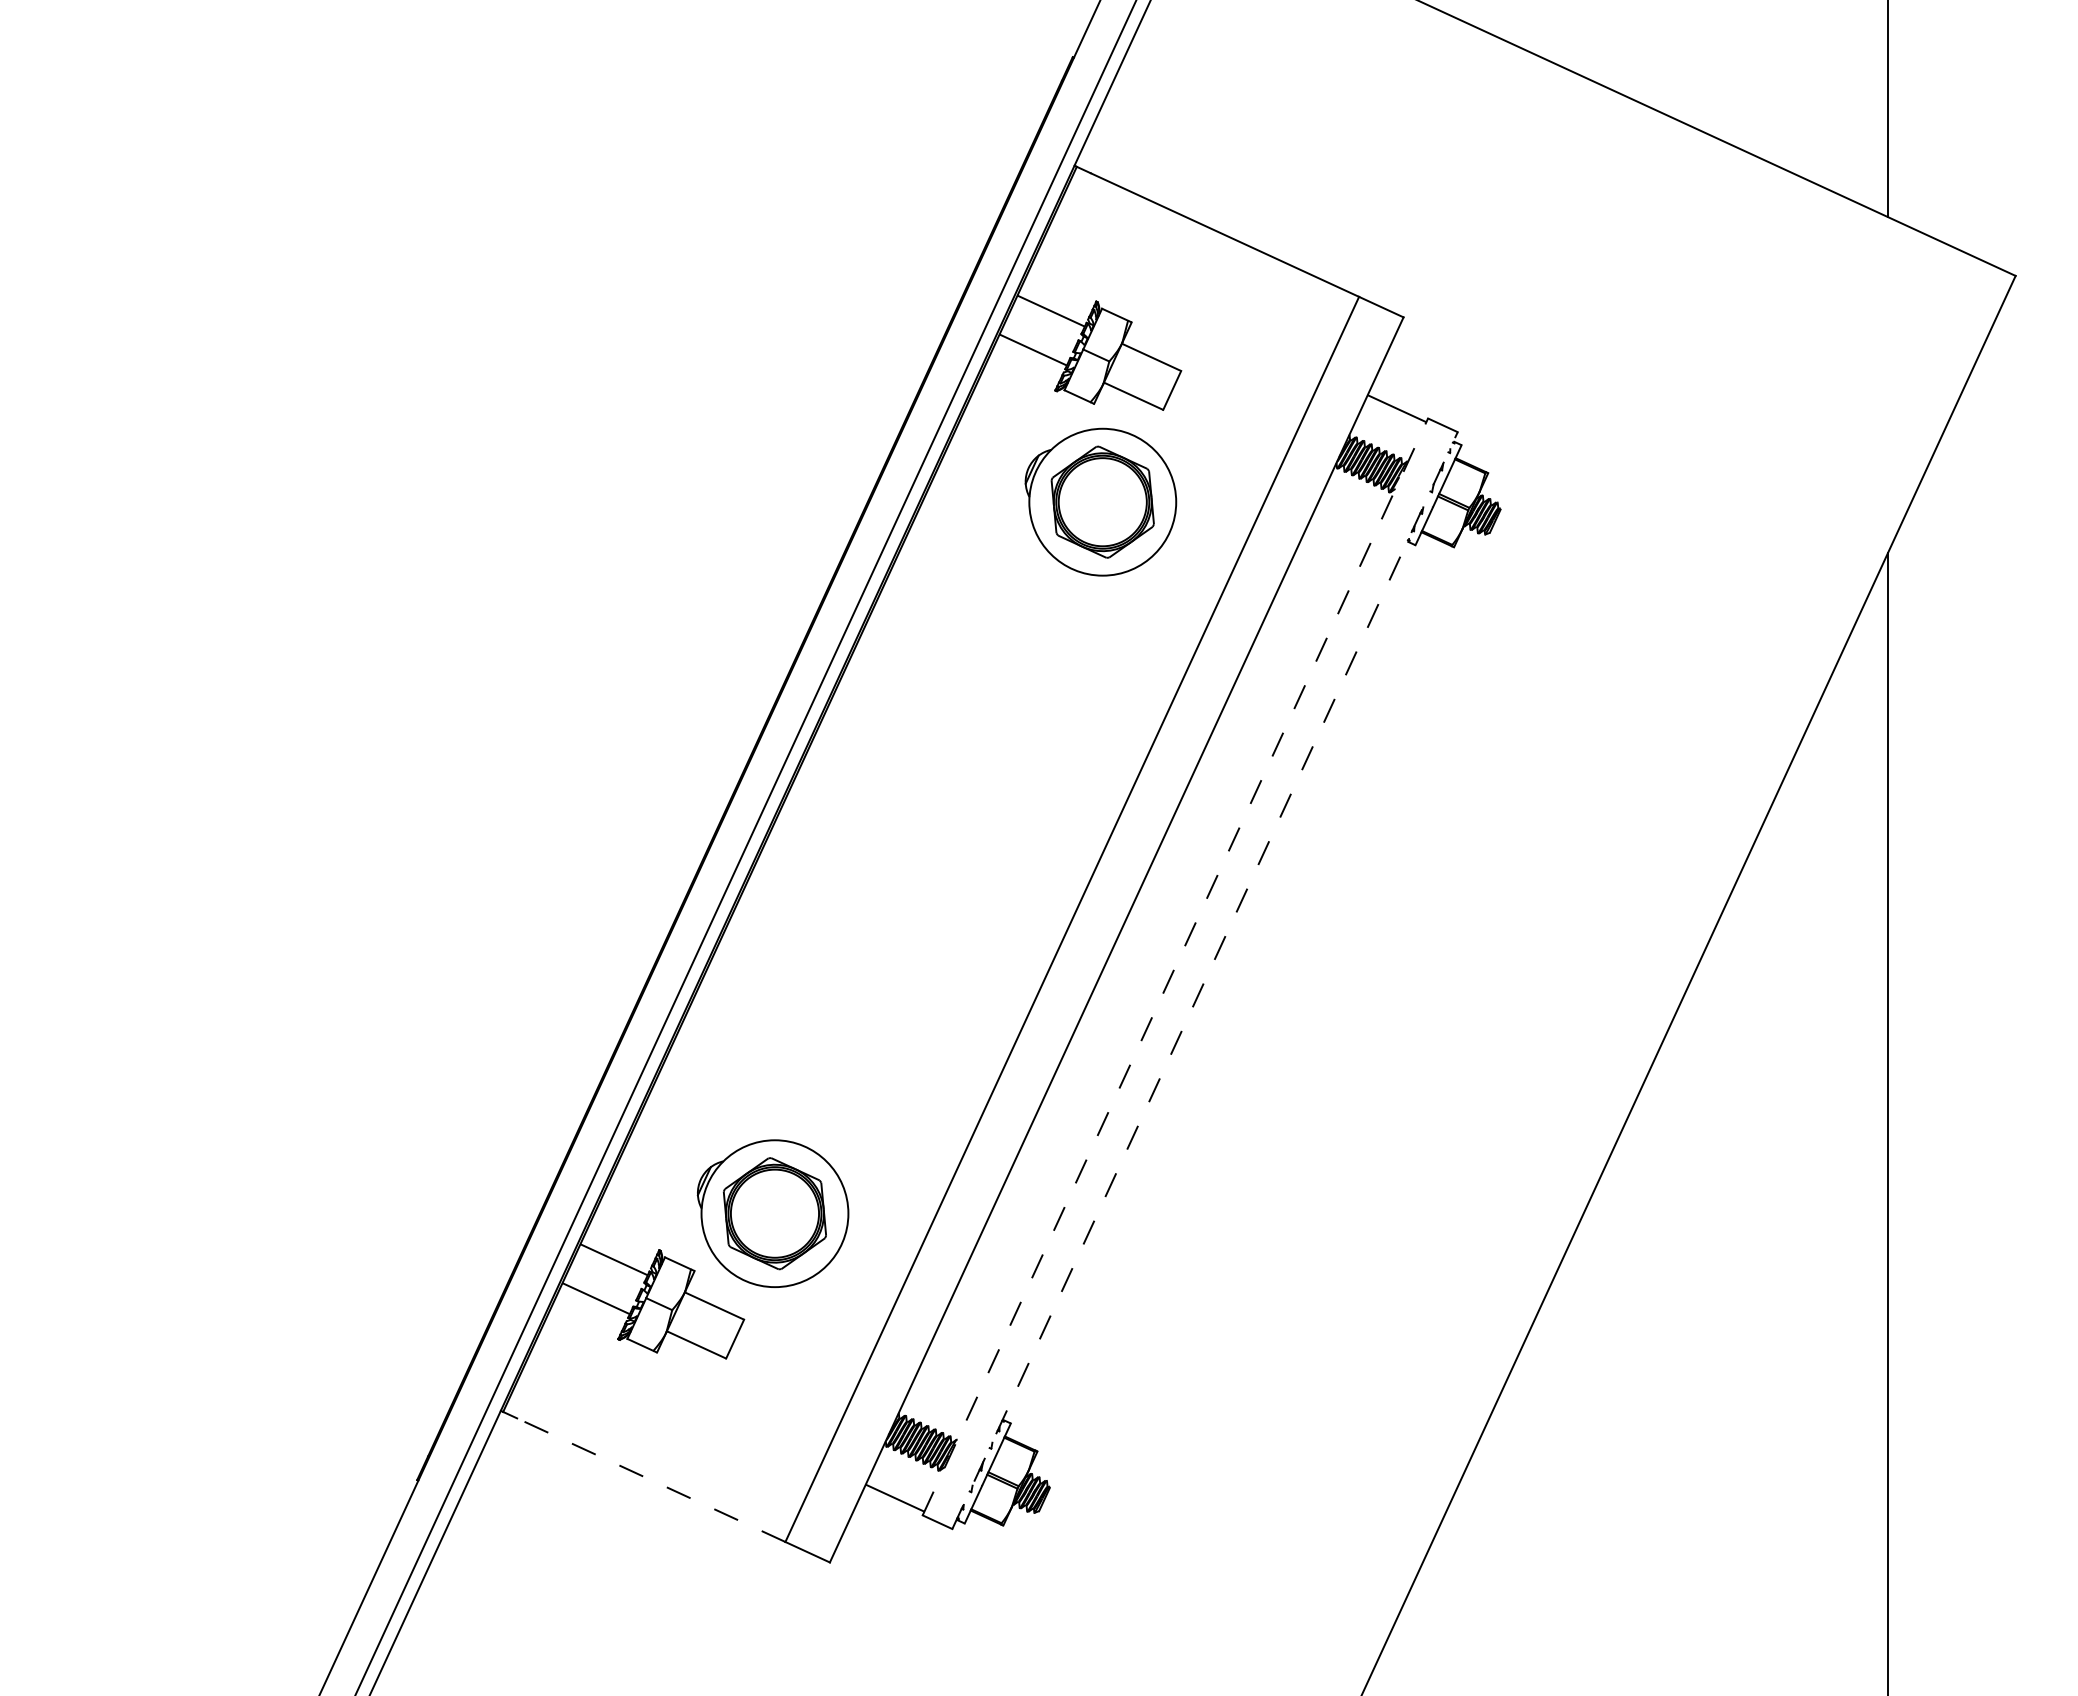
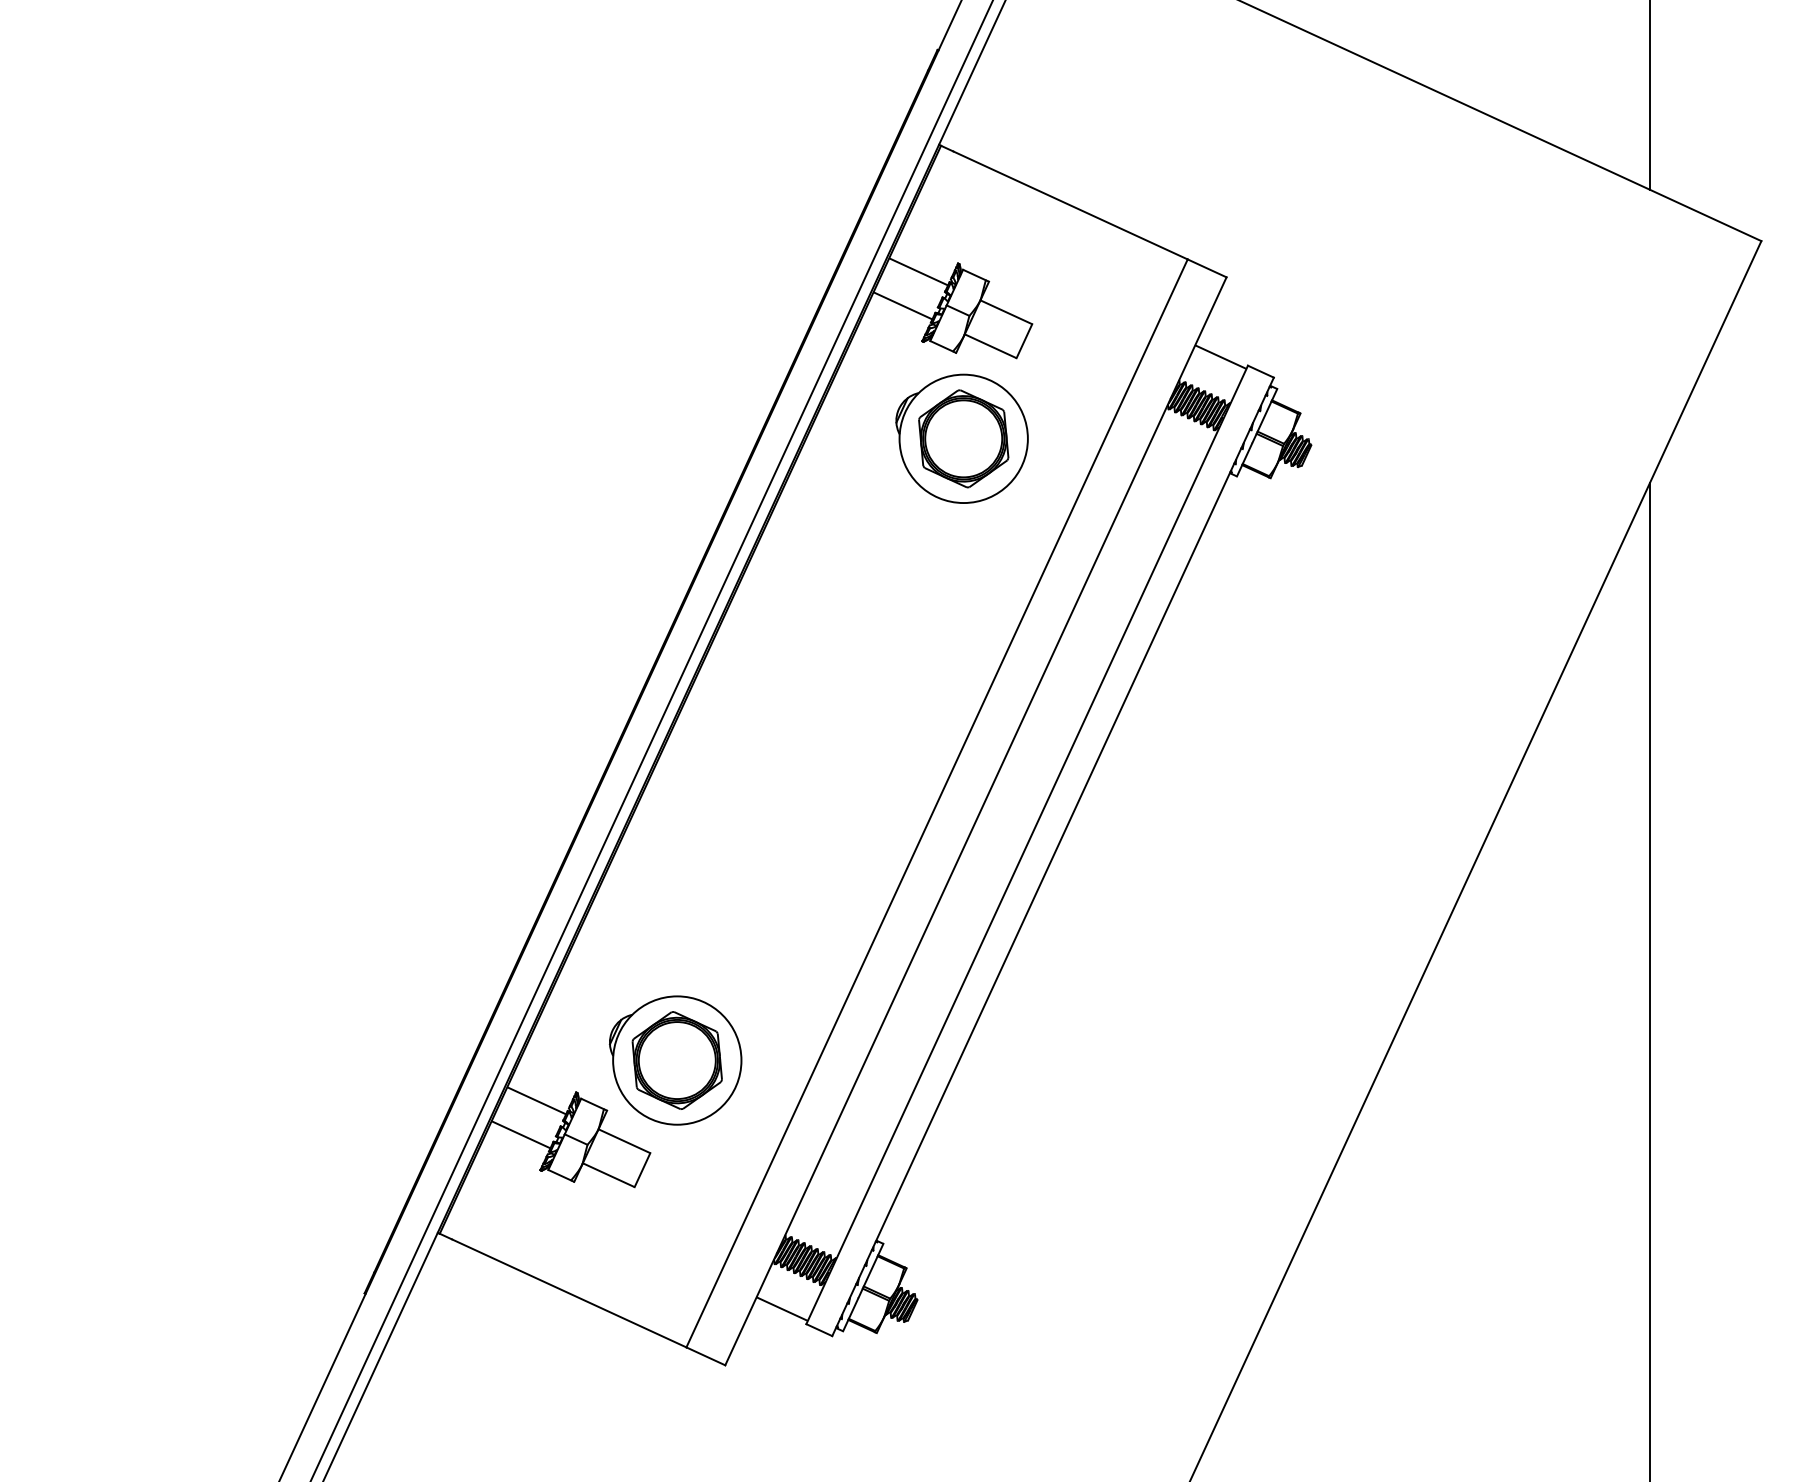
line: (1175, 966) -> (1027, 844), dashed -> solid
line: (1205, 980) -> (1053, 856), dashed -> solid
line: (651, 1480) -> (569, 1293), dashed -> solid

